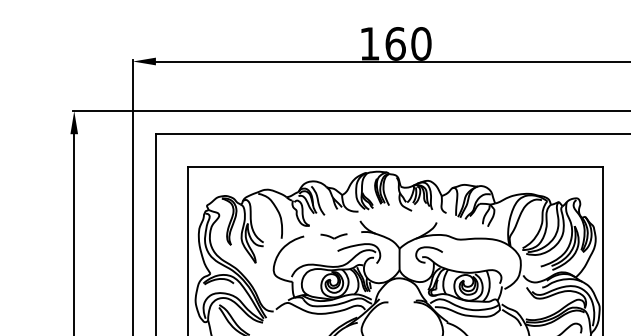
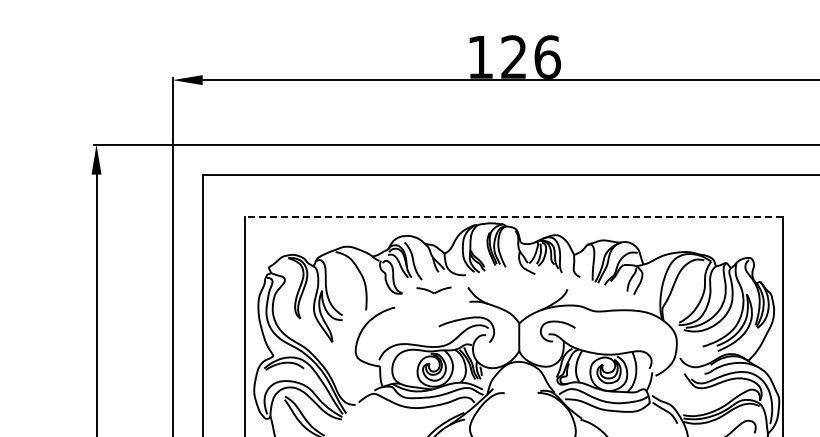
text: (409, 43) -> (531, 56), 160 -> 126
line: (395, 166) -> (513, 216), solid -> dashed
part: (333, 236) -> (433, 290), moved

